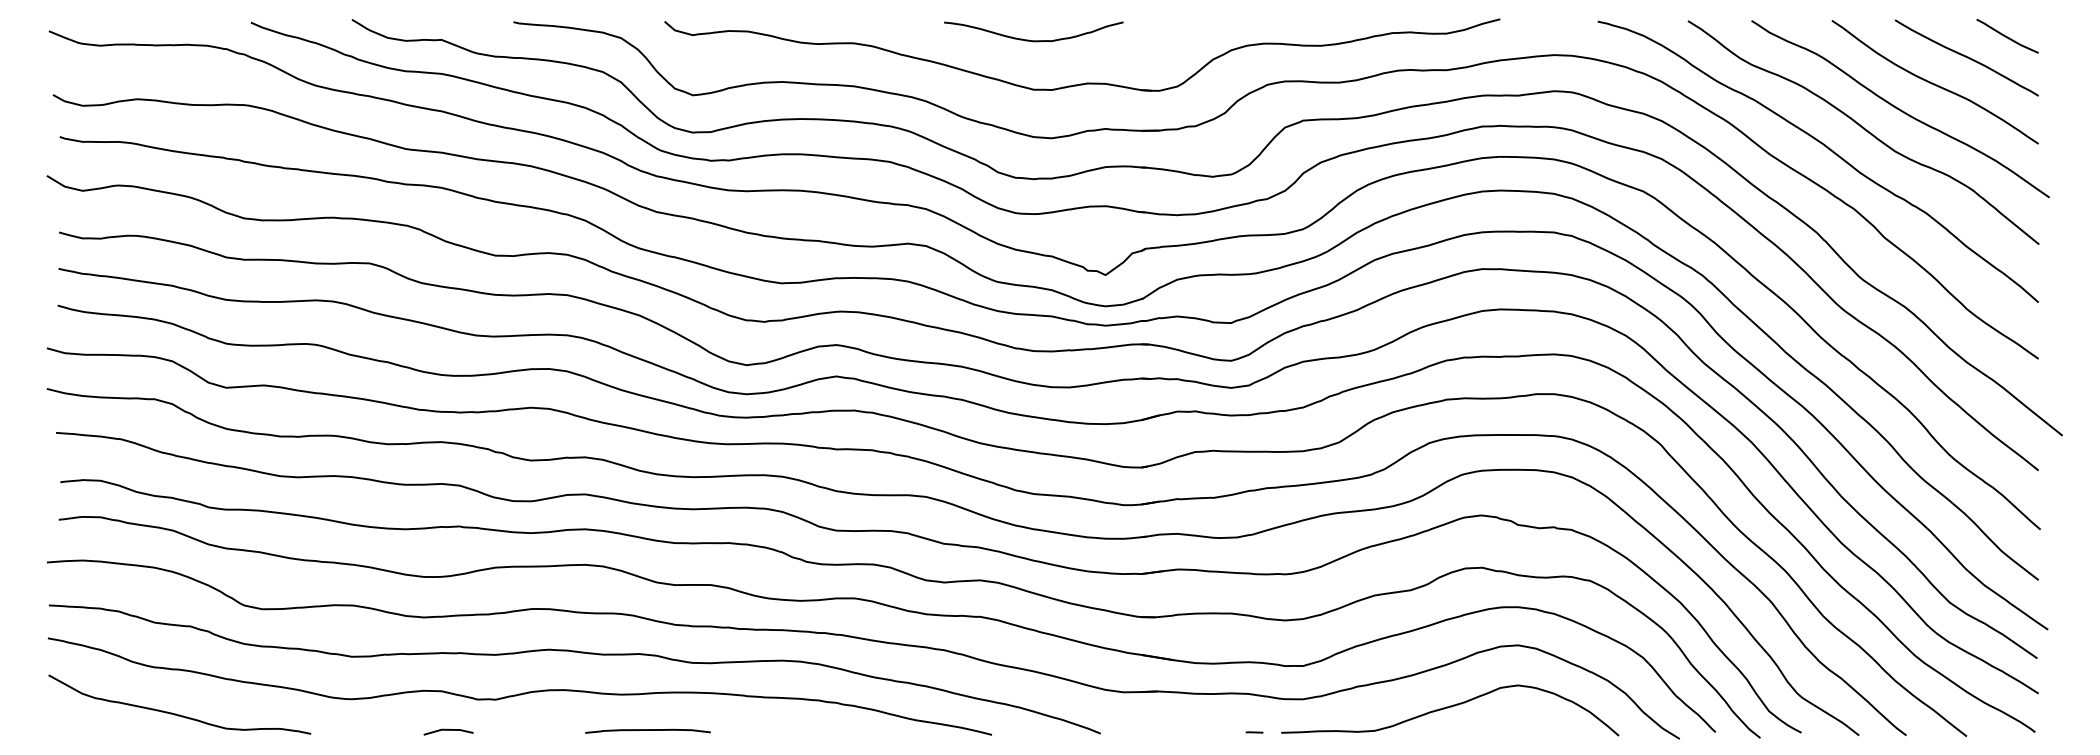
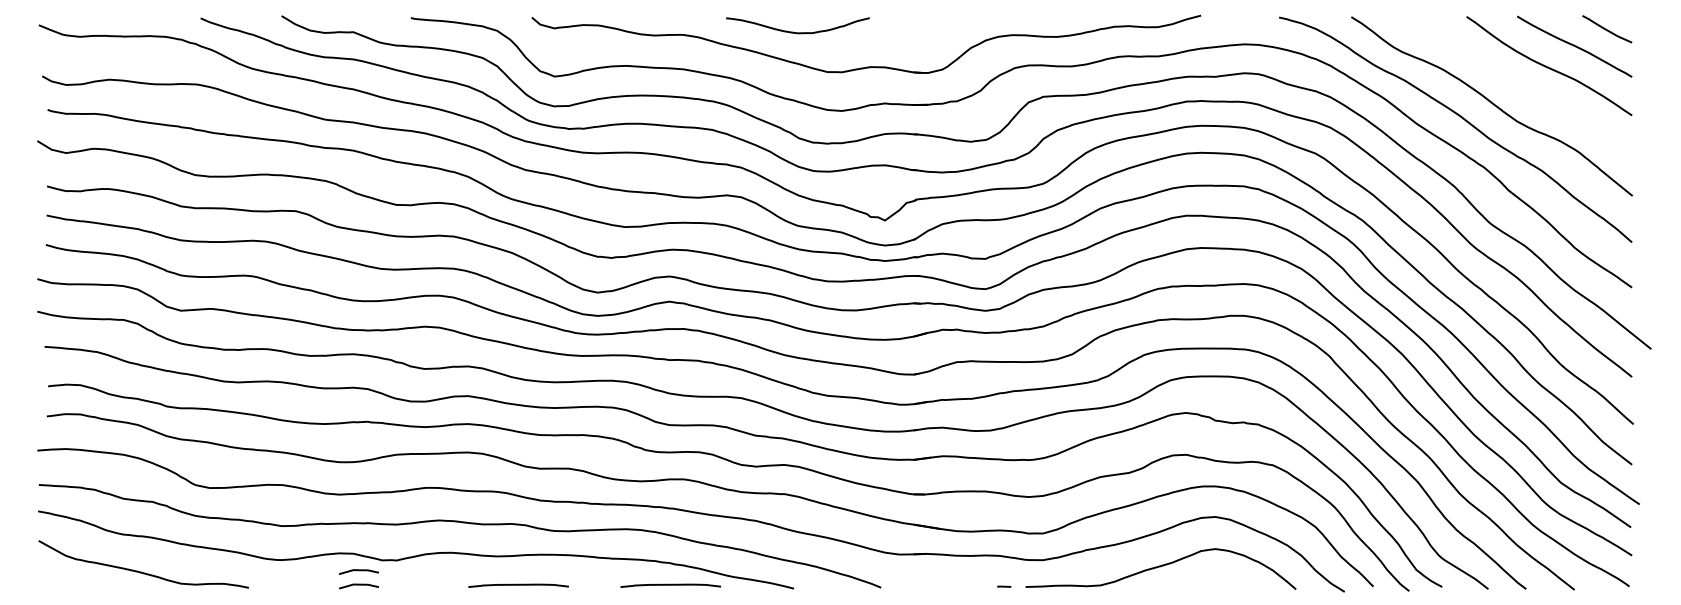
curve: (1029, 39) -> (794, 31), moved
curve: (1900, 109) -> (1521, 87), removed
line: (448, 712) -> (358, 570), added
curve: (837, 730) -> (670, 585), added

